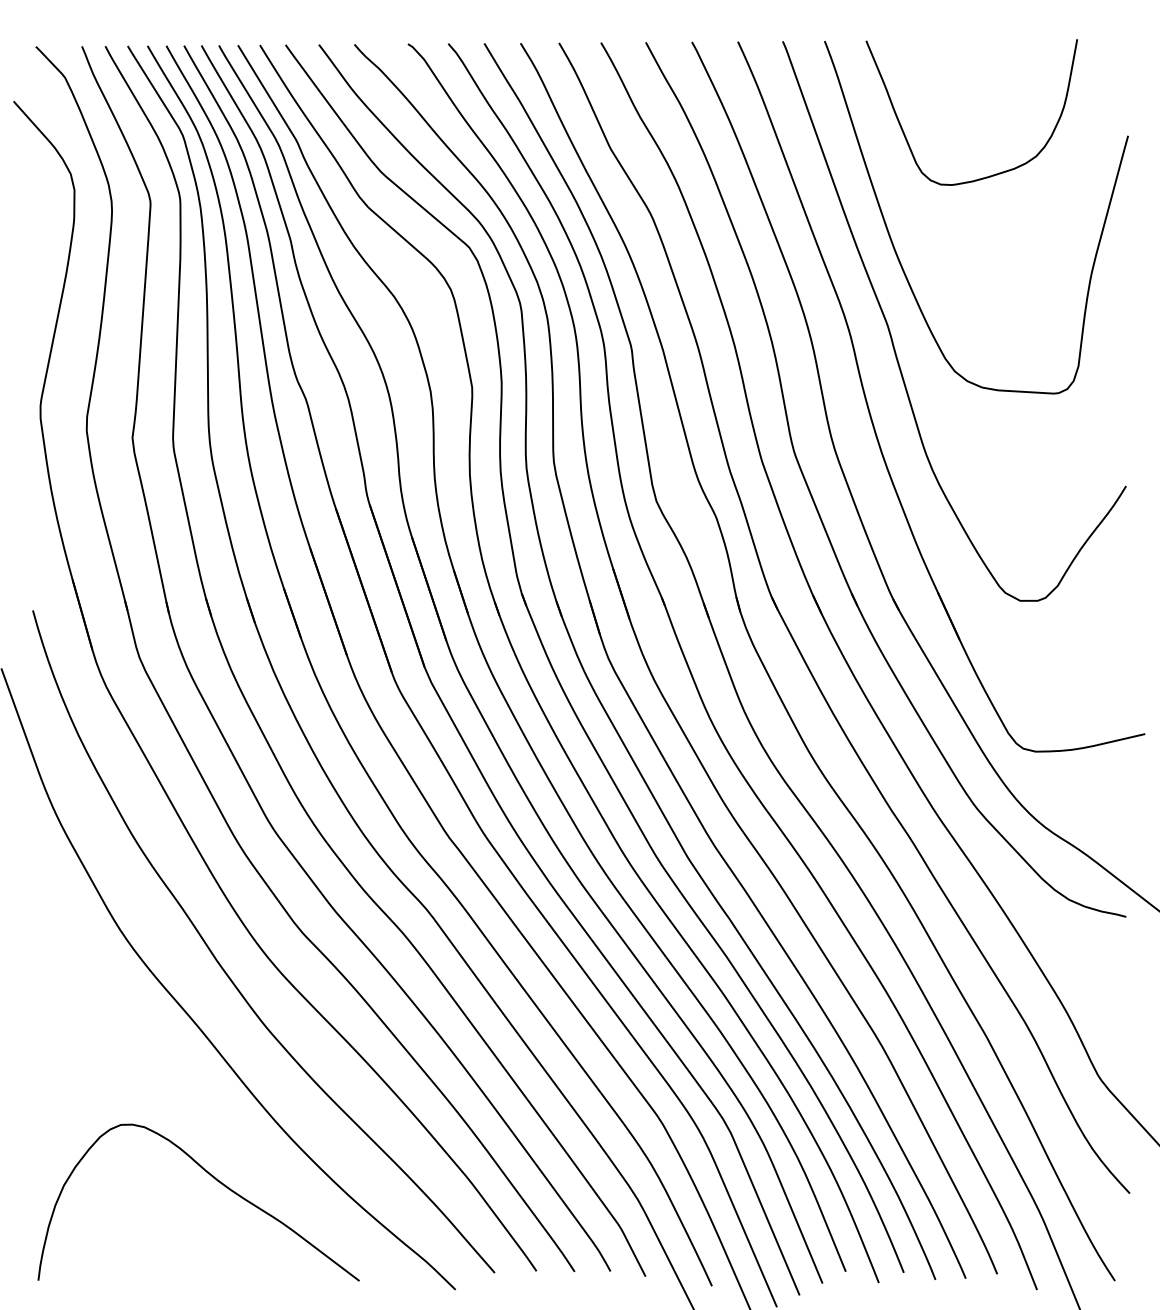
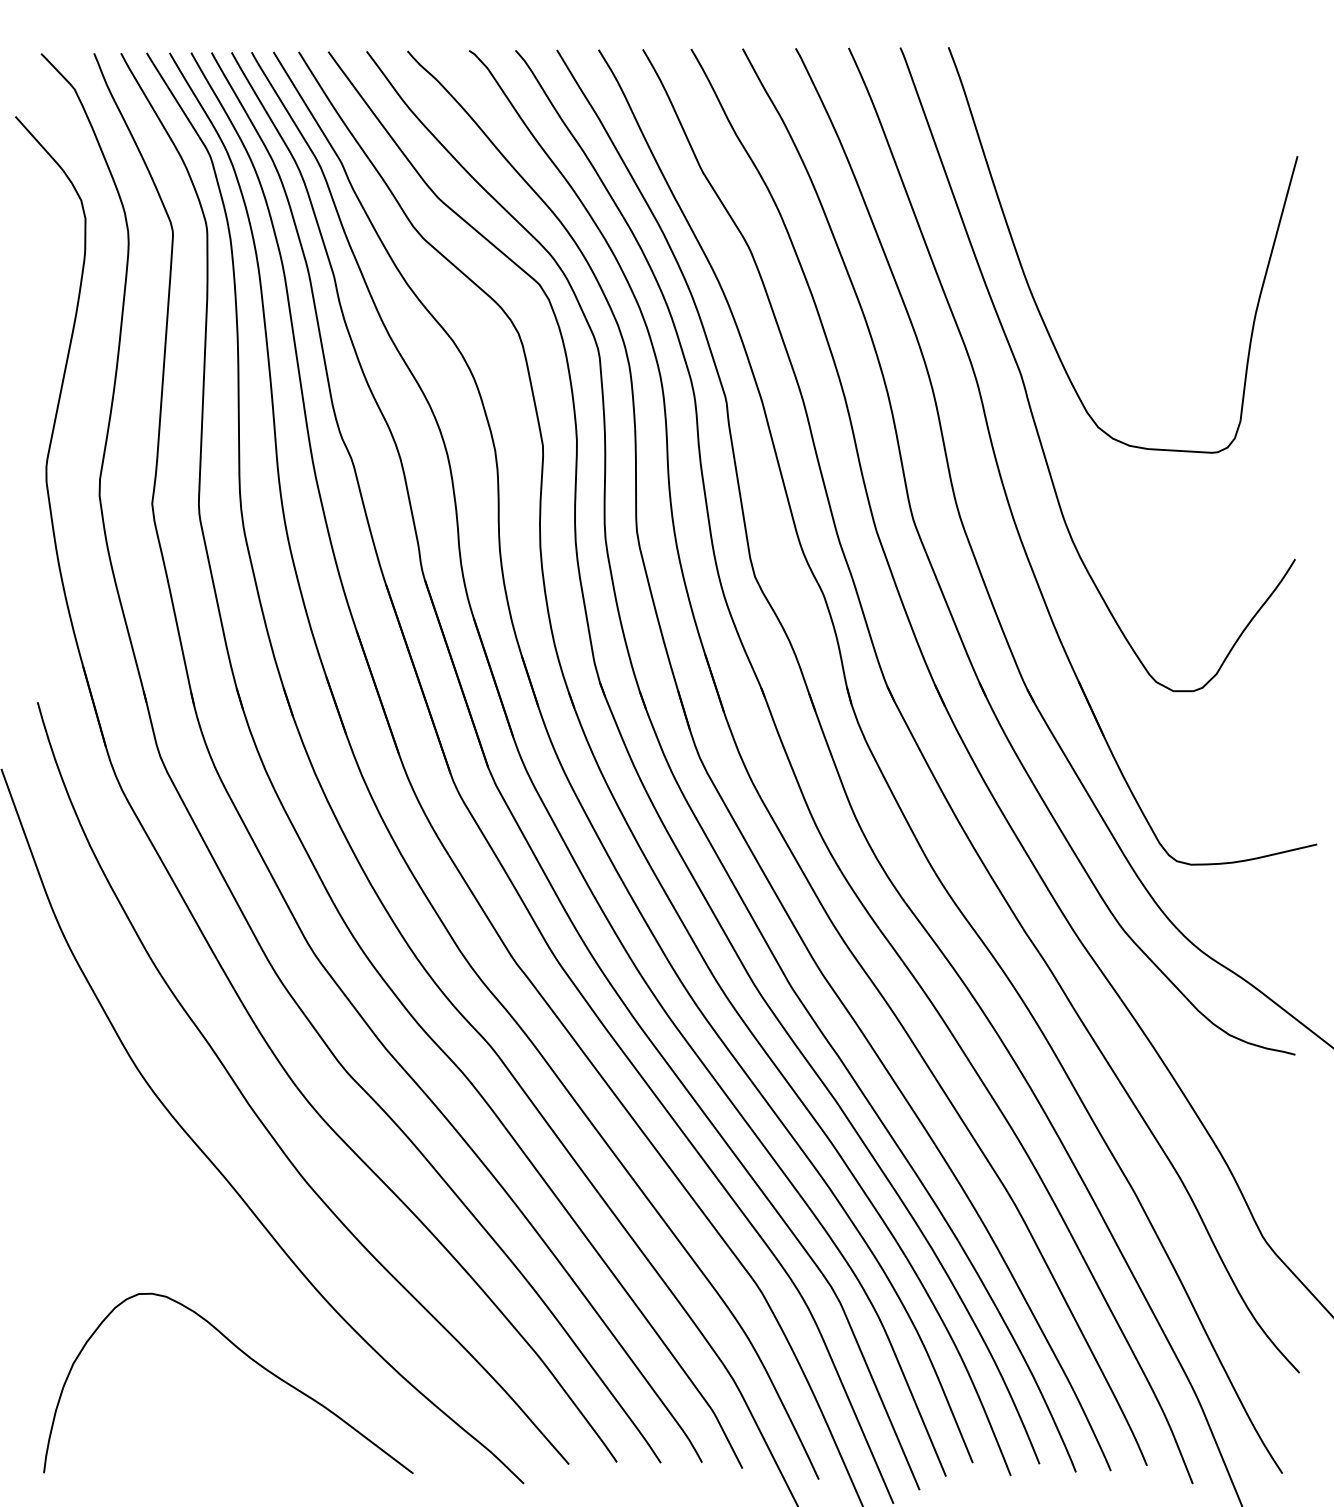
curve: (991, 175) -> (1140, 201), removed

